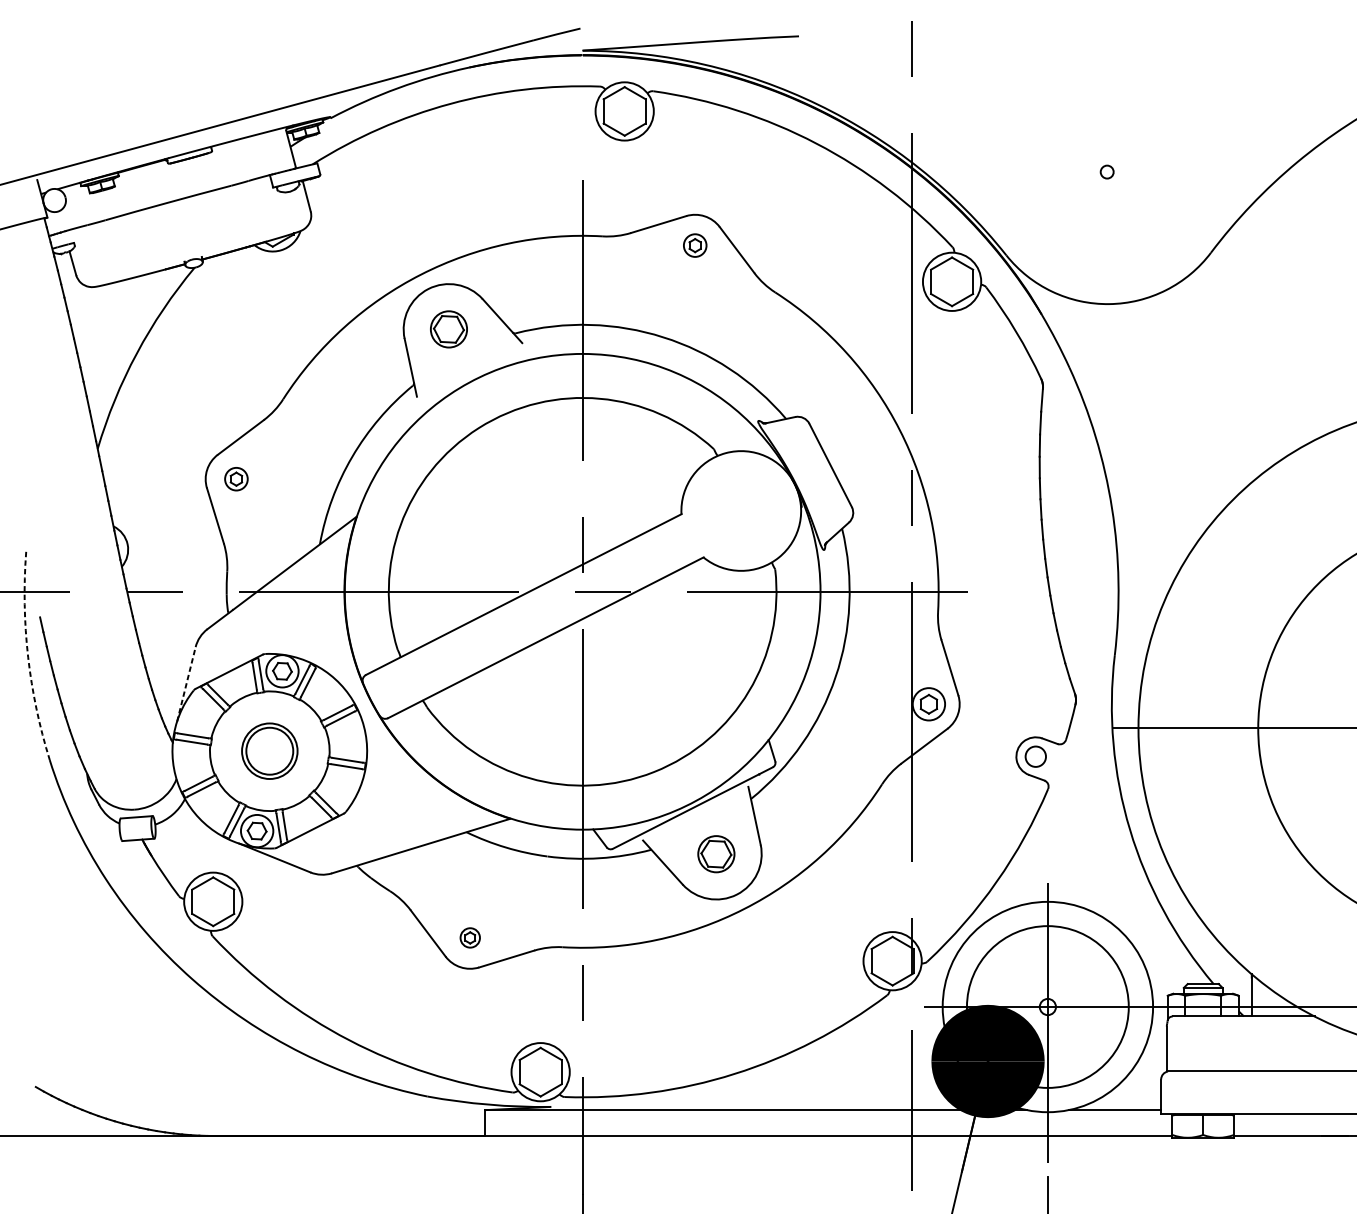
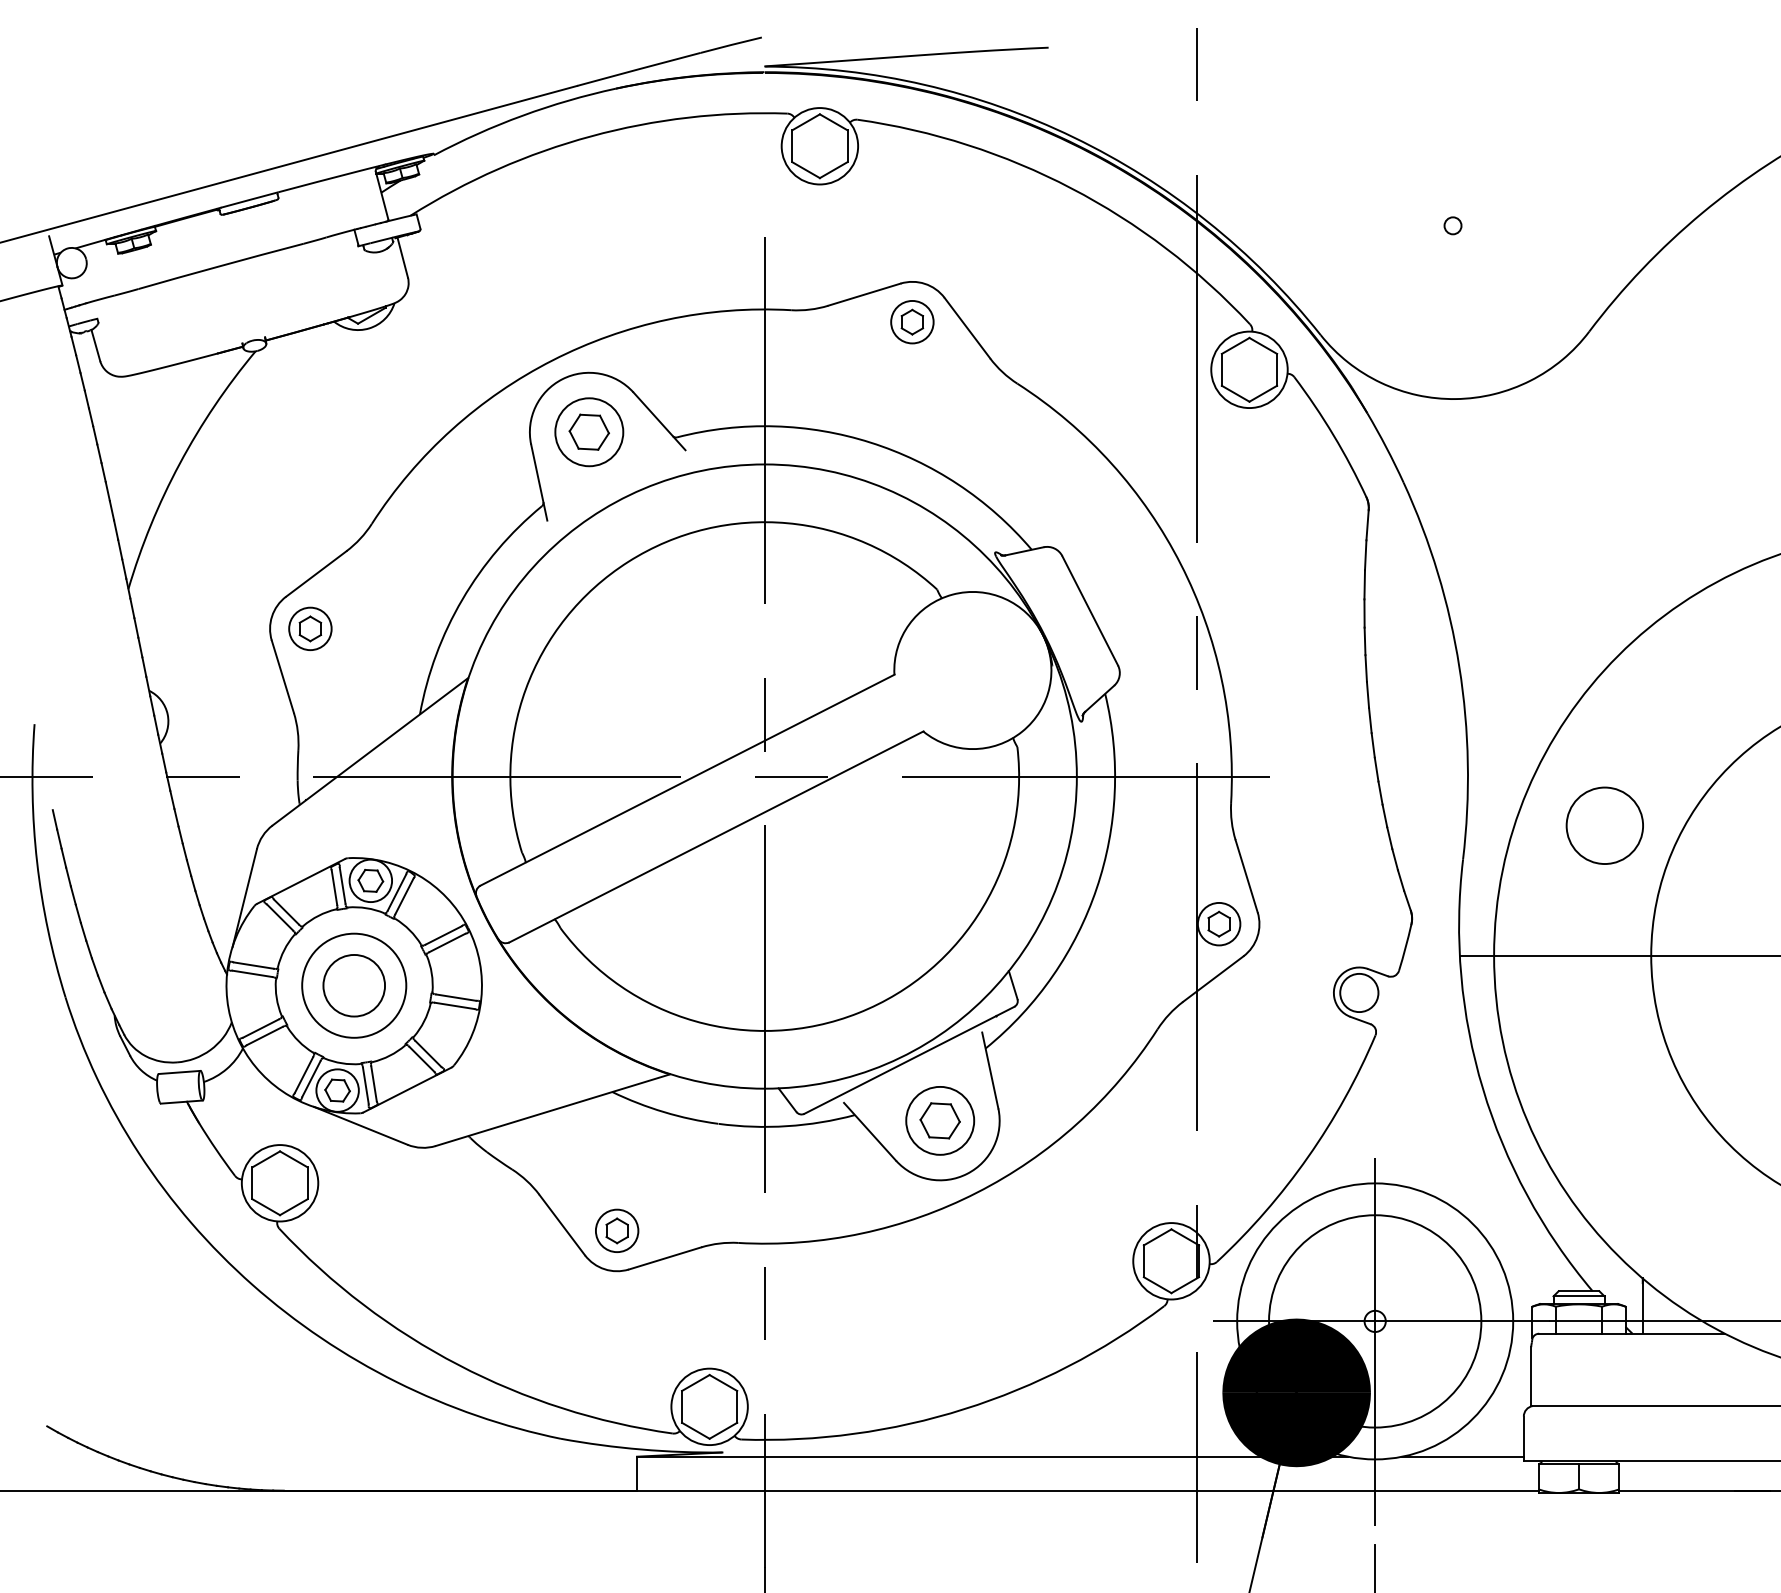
part: (695, 245) -> (912, 322), size x1.43
circle: (449, 329) -> (589, 432), size x1.43
part: (236, 478) -> (310, 628), size x1.43
circle: (1222, 629) -> (1604, 825), added
arc: (28, 657) -> (37, 862), dashed -> solid
line: (186, 683) -> (244, 897), dashed -> solid
circle: (270, 751) -> (354, 985), size x1.43
circle: (1035, 756) -> (1359, 992), size x1.43
circle: (716, 853) -> (940, 1120), size x1.43
part: (470, 937) -> (617, 1230), size x1.67

